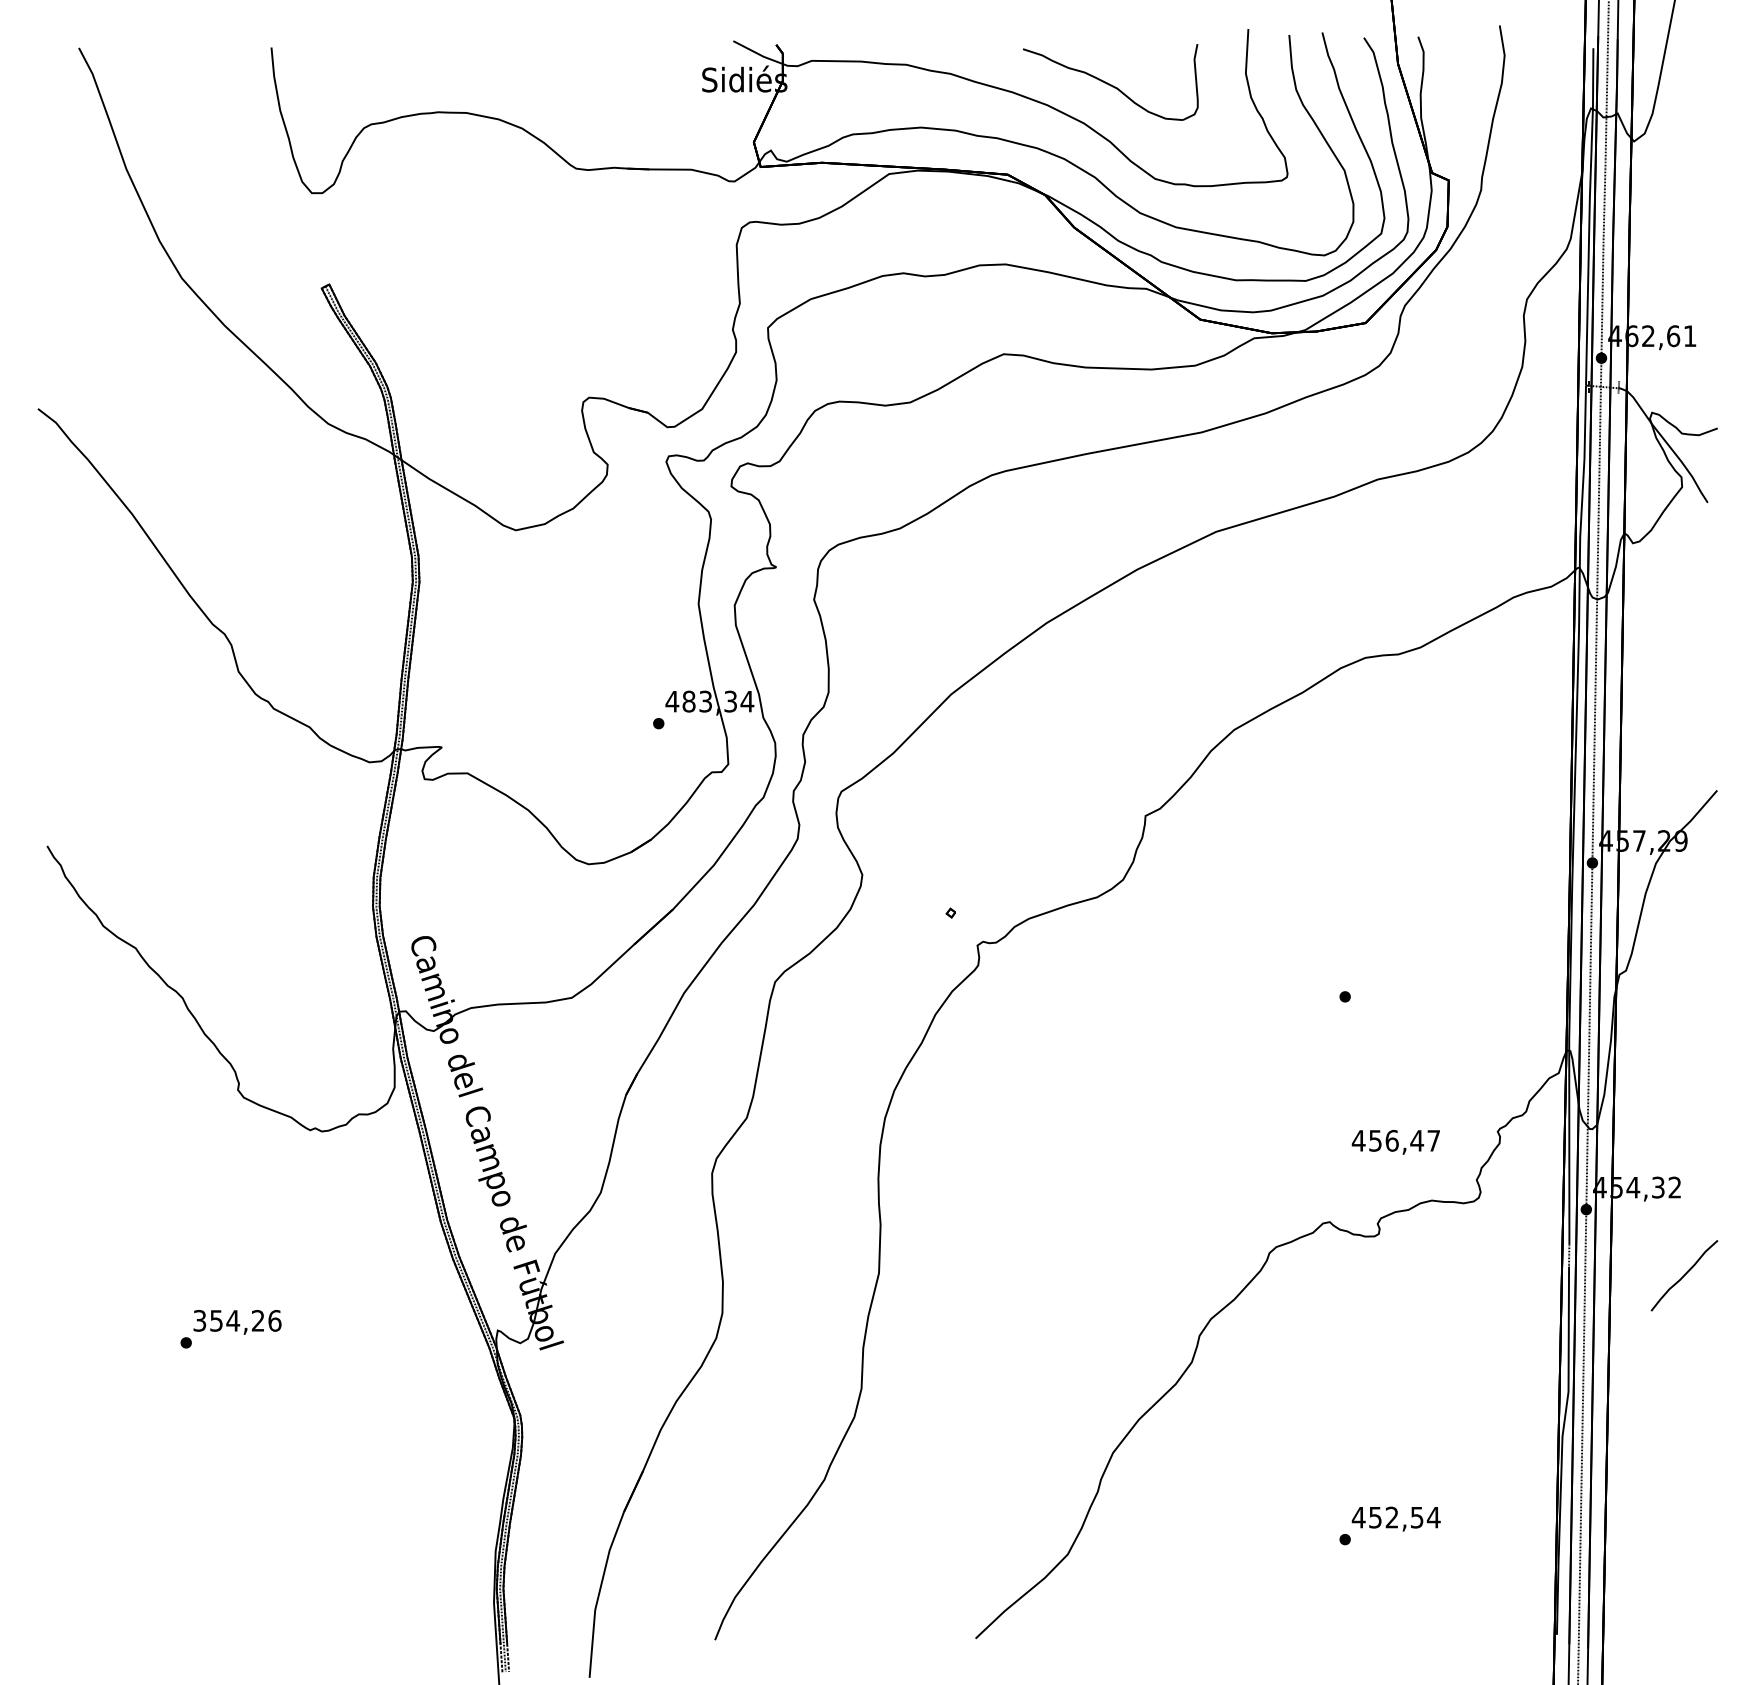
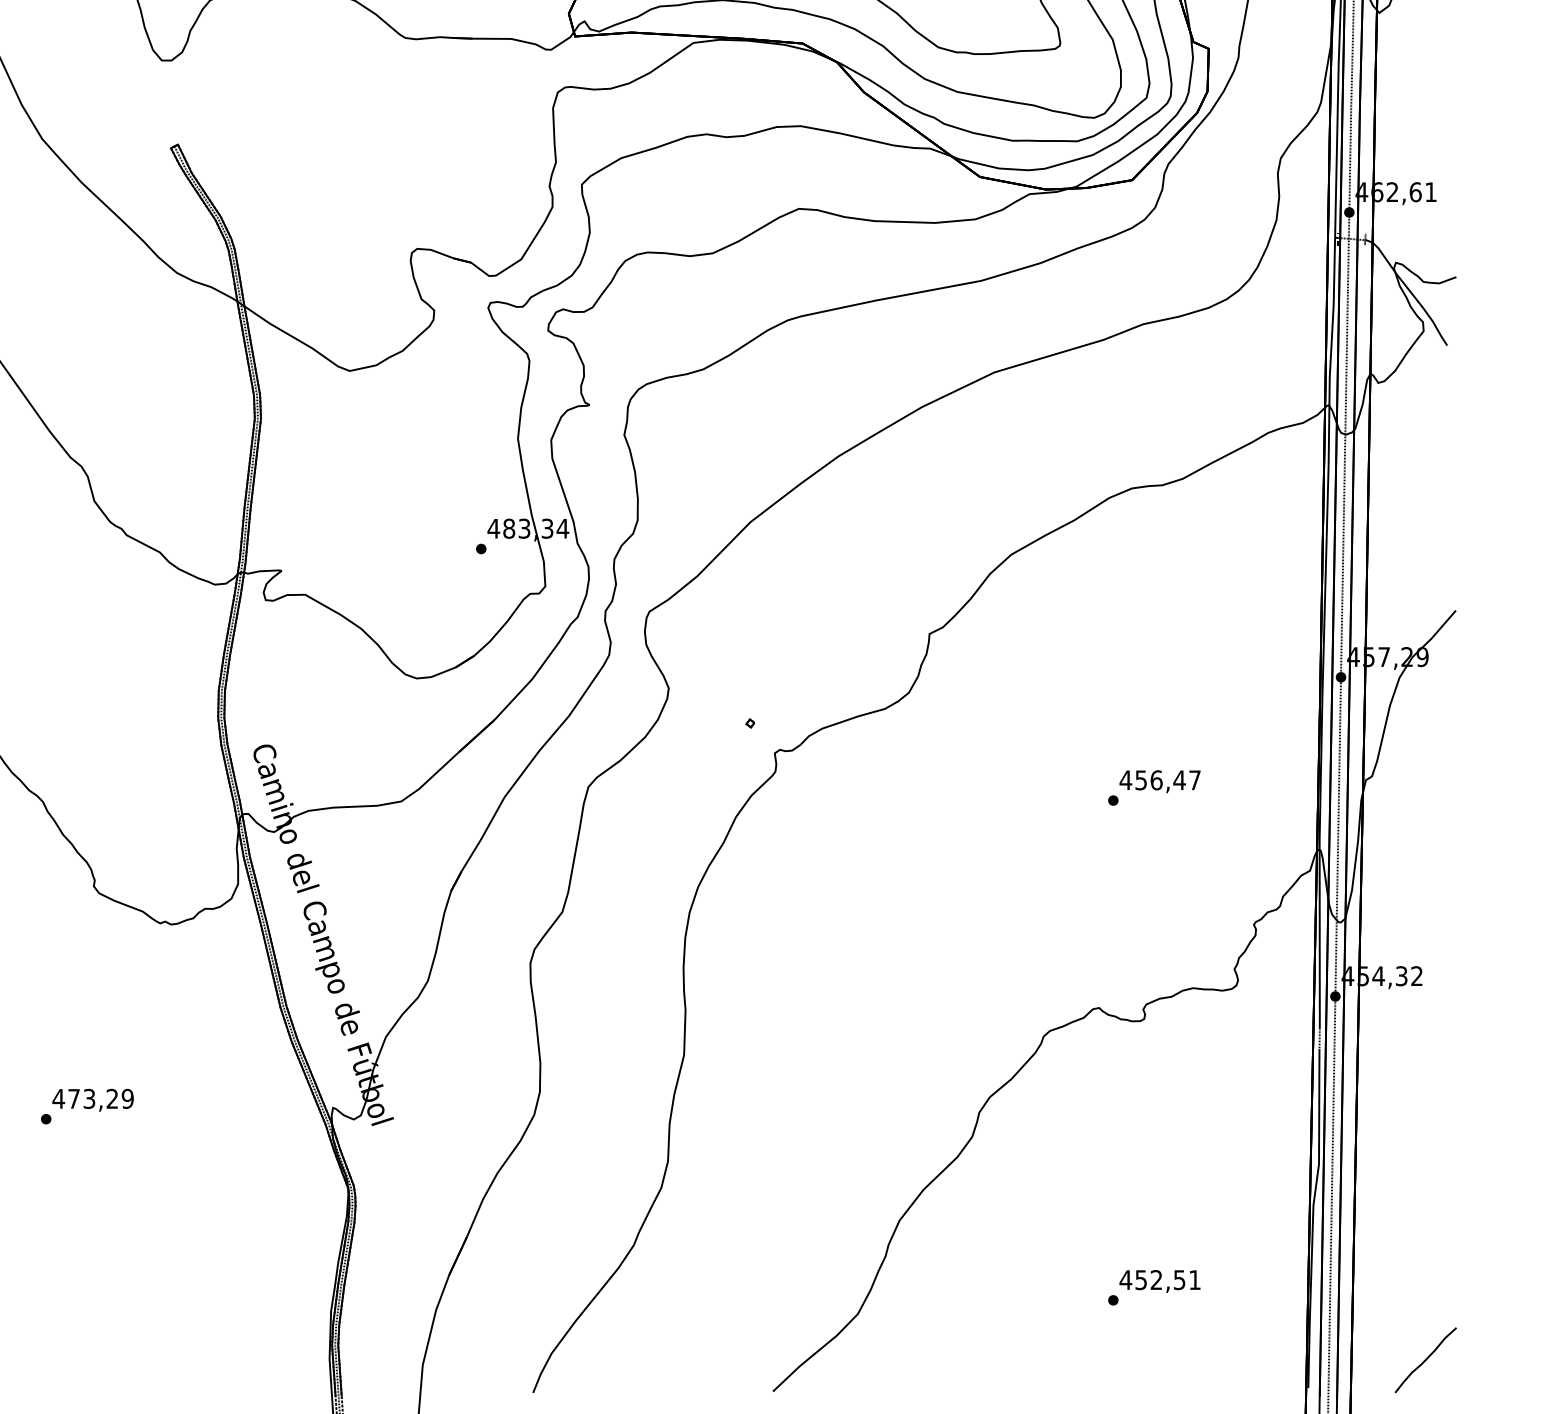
text: (1395, 1142) -> (1159, 781), moved
curve: (1684, 1275) -> (1425, 1360), moved
text: (236, 1320) -> (92, 1098), 354,26 -> 473,29
text: (1433, 1517) -> (1194, 1279), 452,54 -> 452,51

